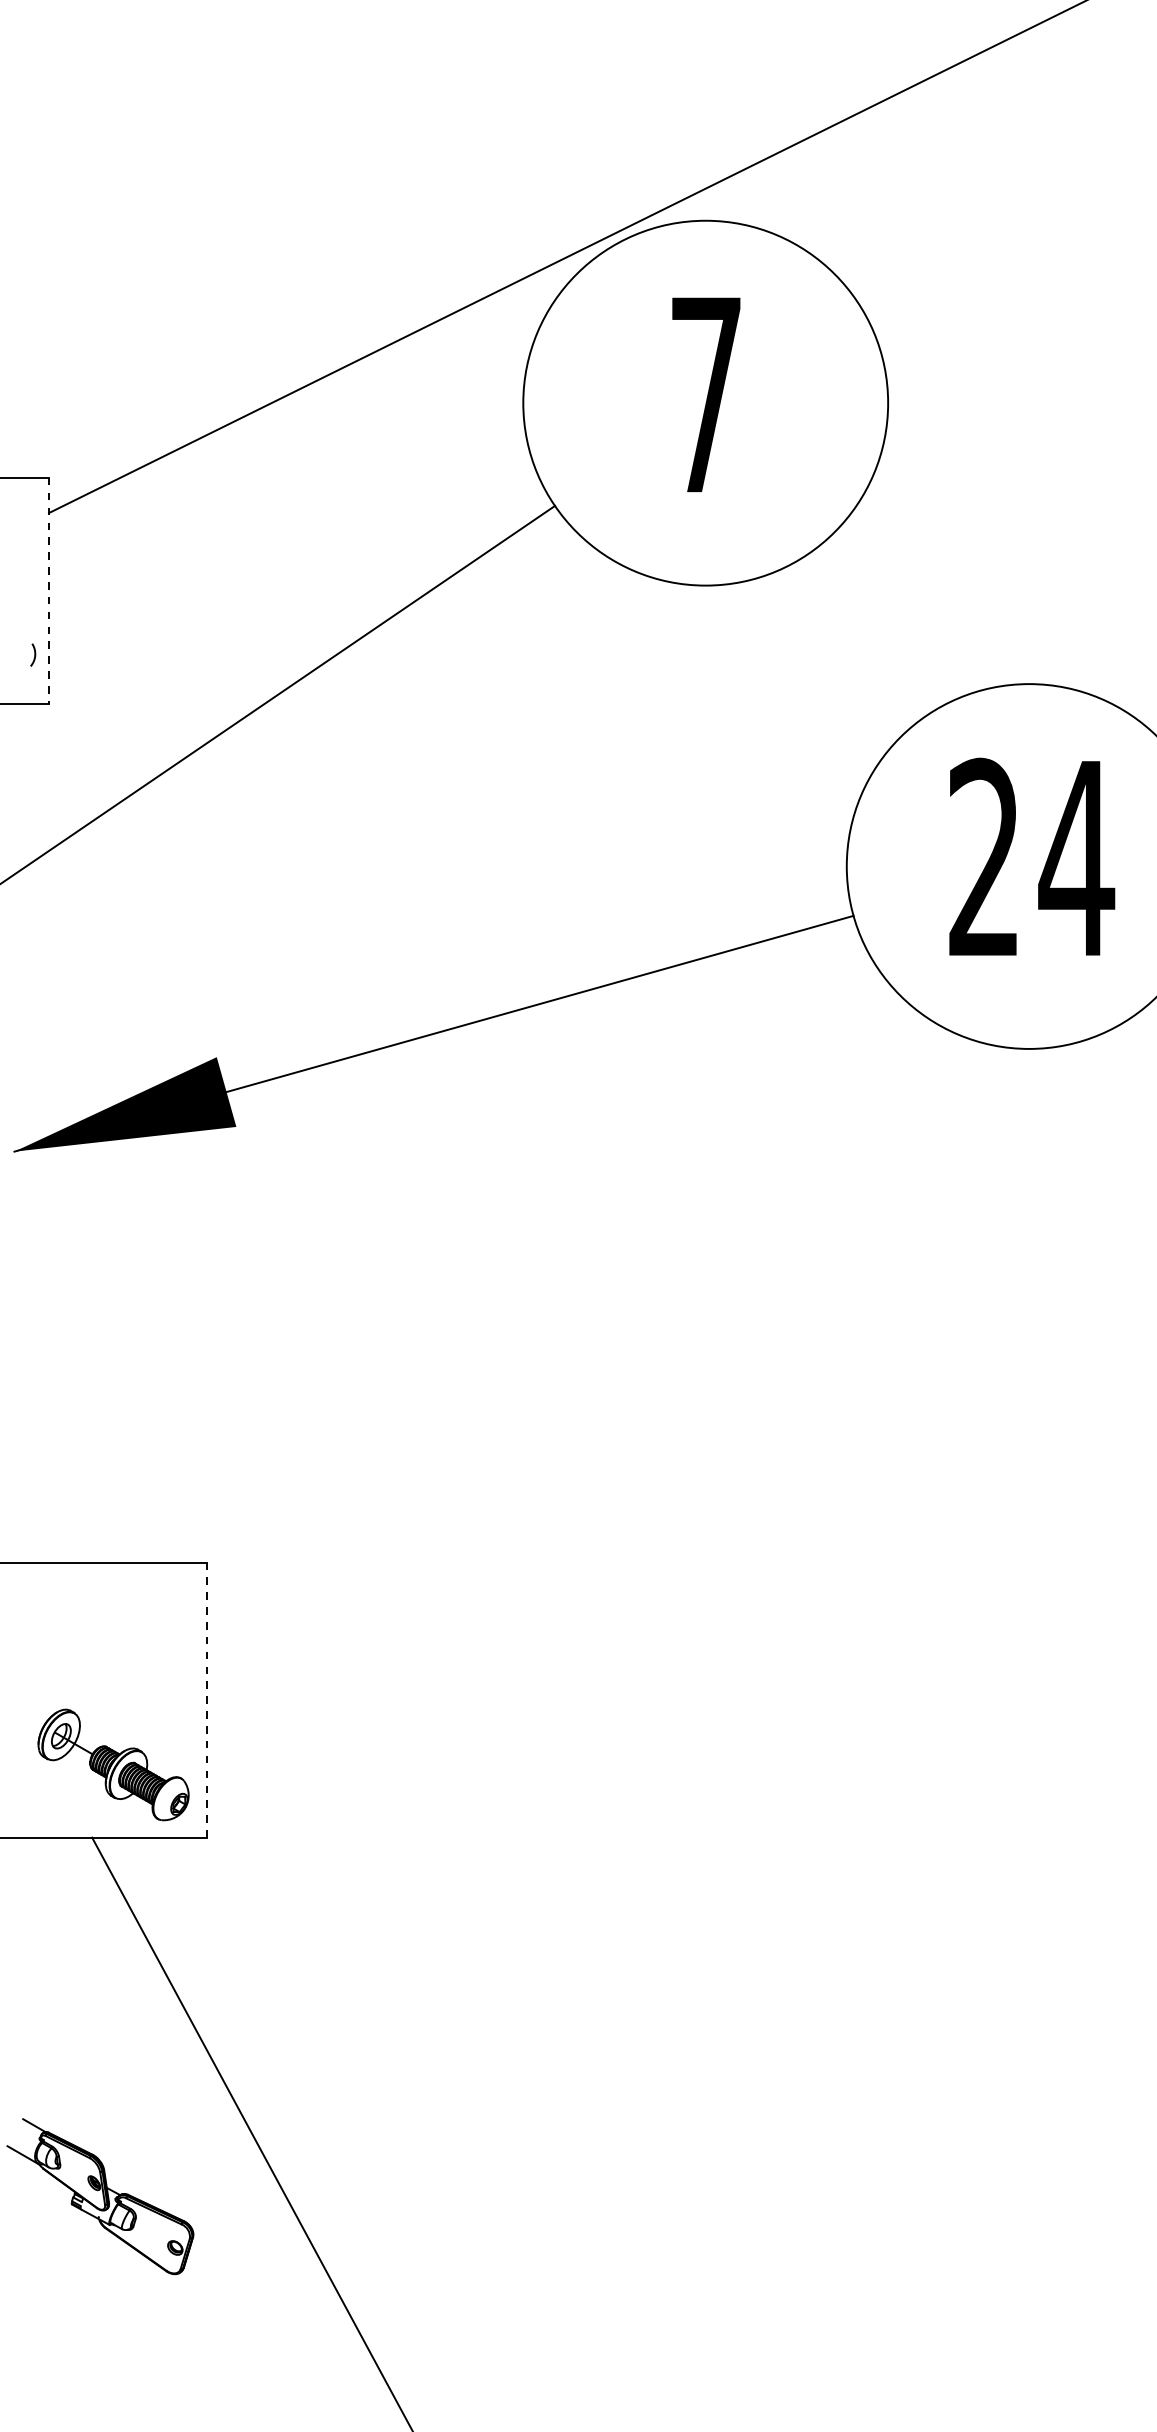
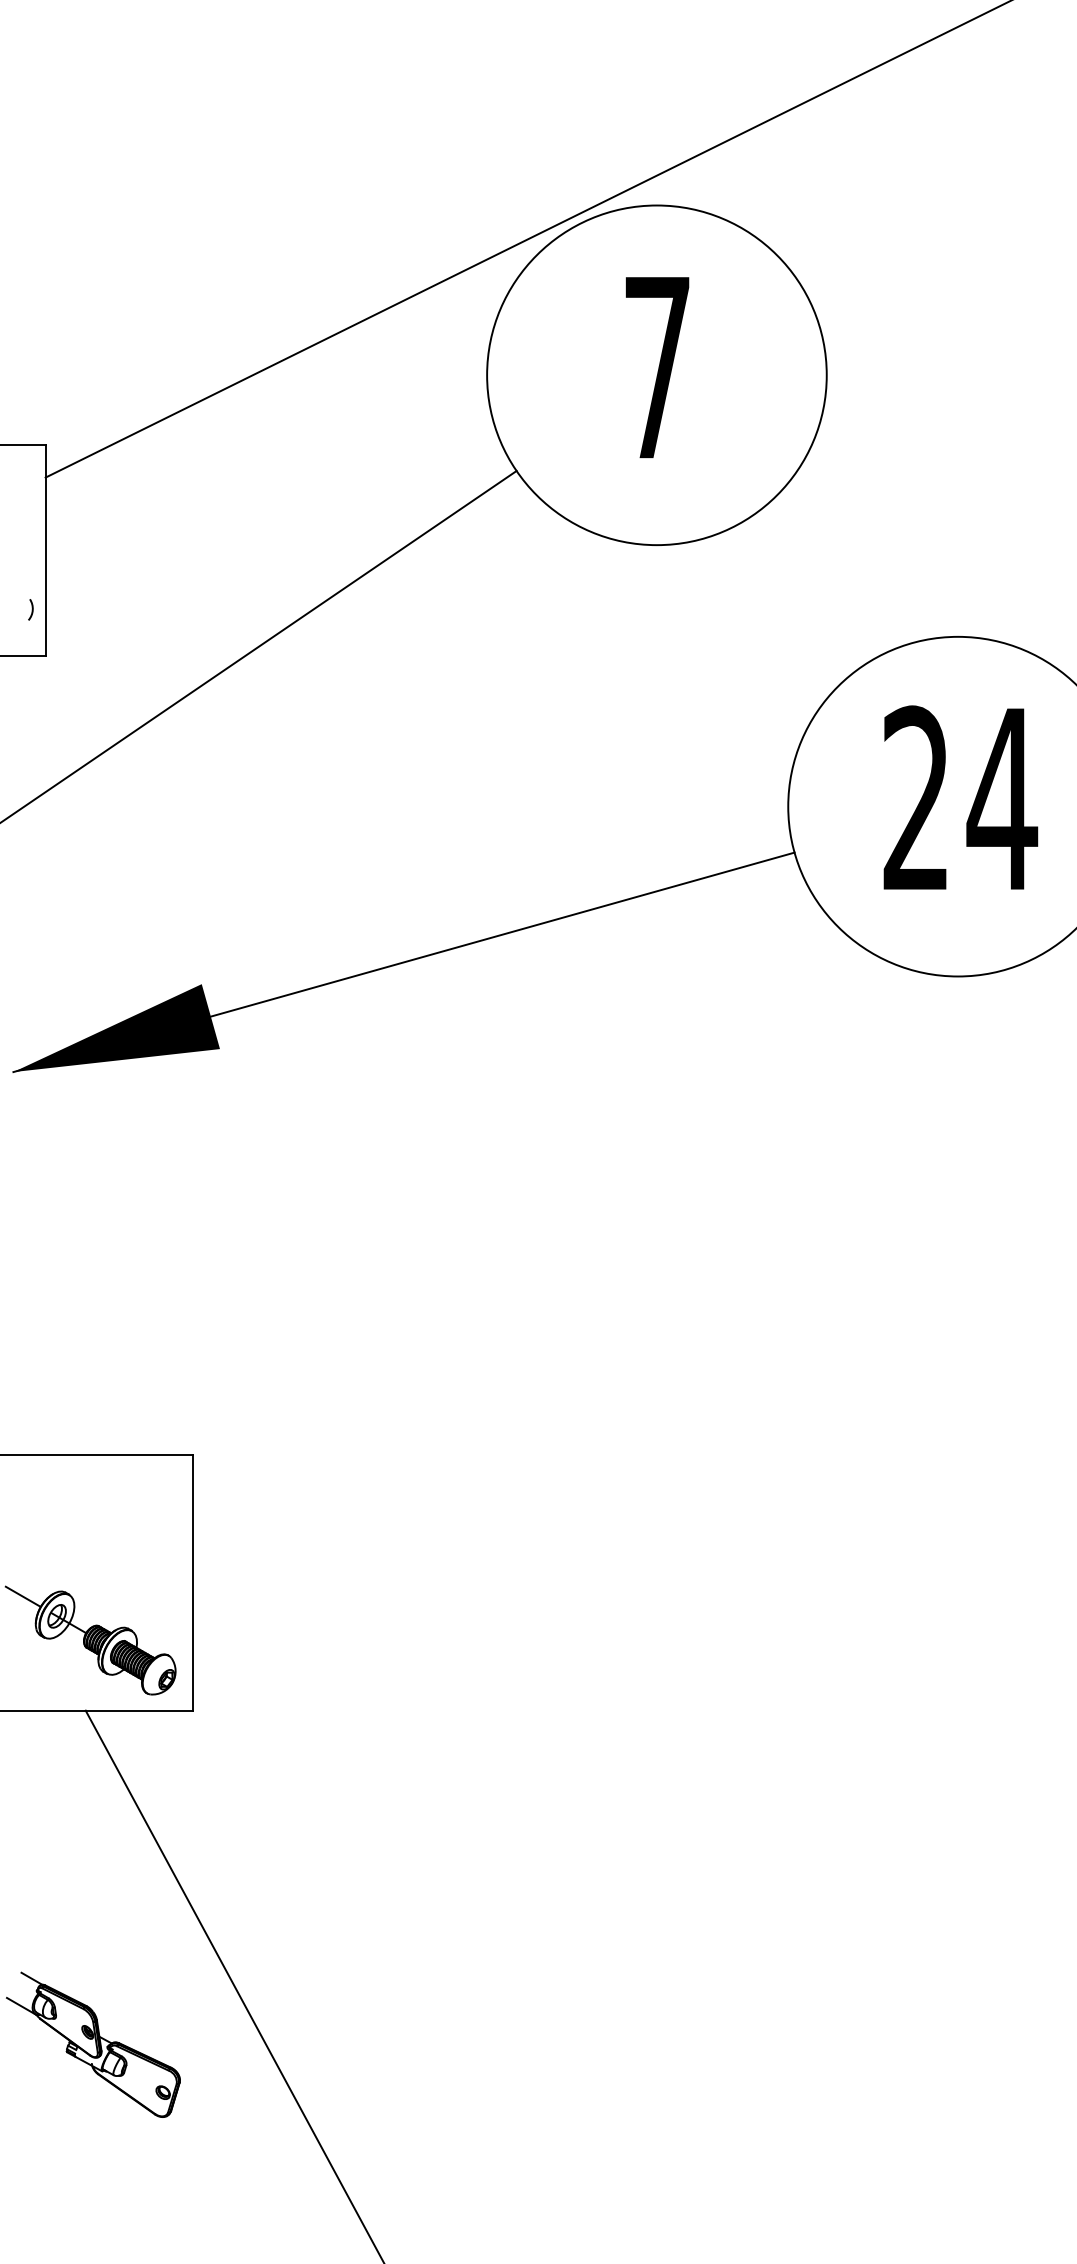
line: (48, 591) -> (45, 550), dashed -> solid
line: (207, 1701) -> (193, 1583), dashed -> solid
line: (24, 1714) -> (22, 1596), added

